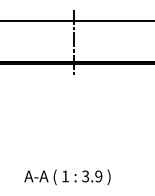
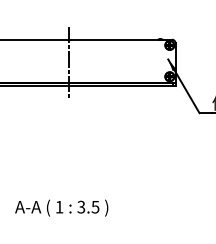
text: (98, 175) -> (95, 206), 3.9 -> 3.5

